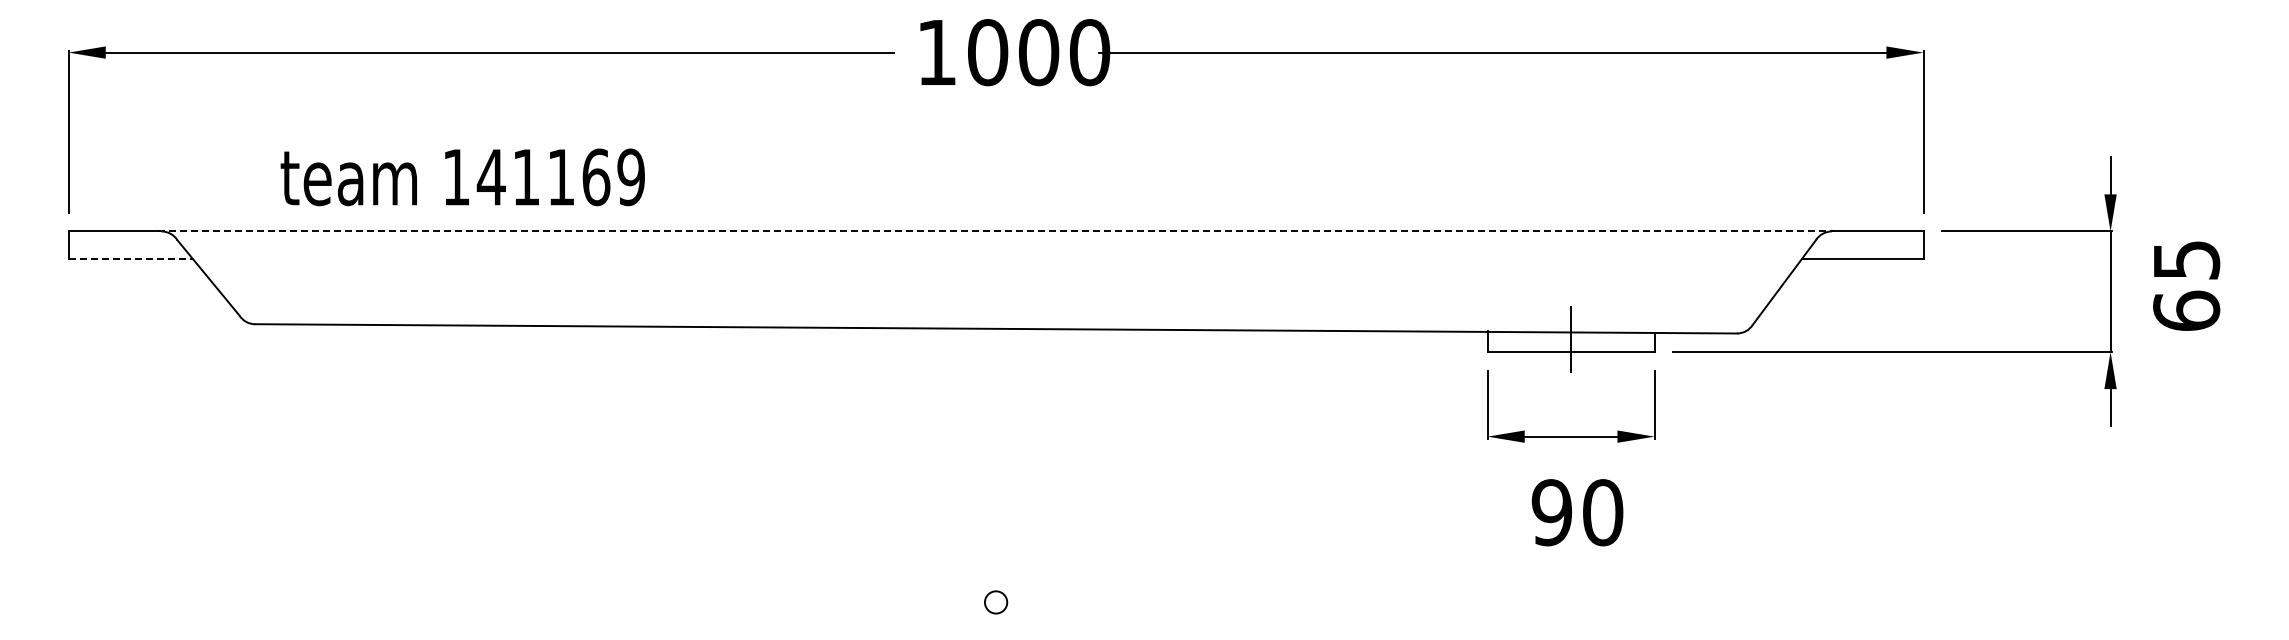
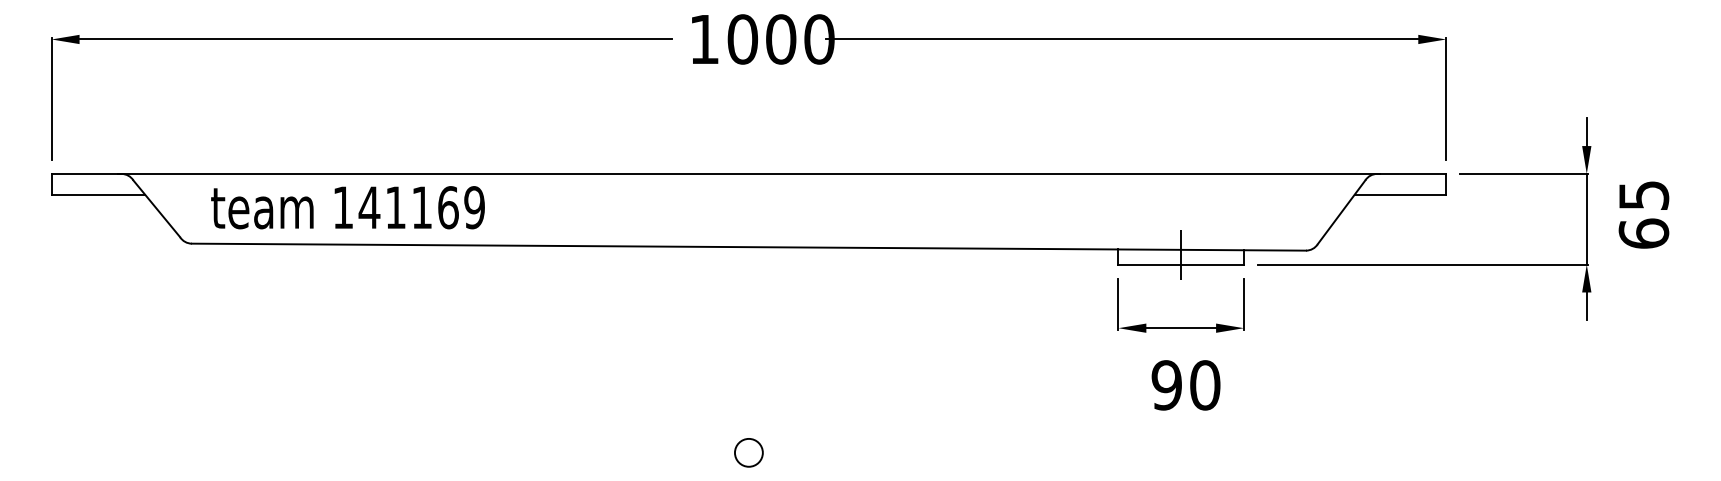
text: (462, 177) -> (347, 207), moved
line: (996, 231) -> (749, 173), dashed -> solid
line: (131, 259) -> (98, 195), dashed -> solid
circle: (995, 601) -> (748, 452), size x1.67

